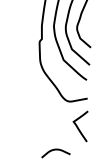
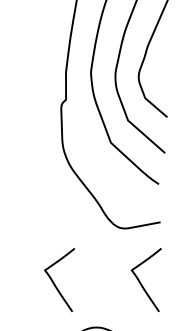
curve: (36, 126) -> (54, 279), added

